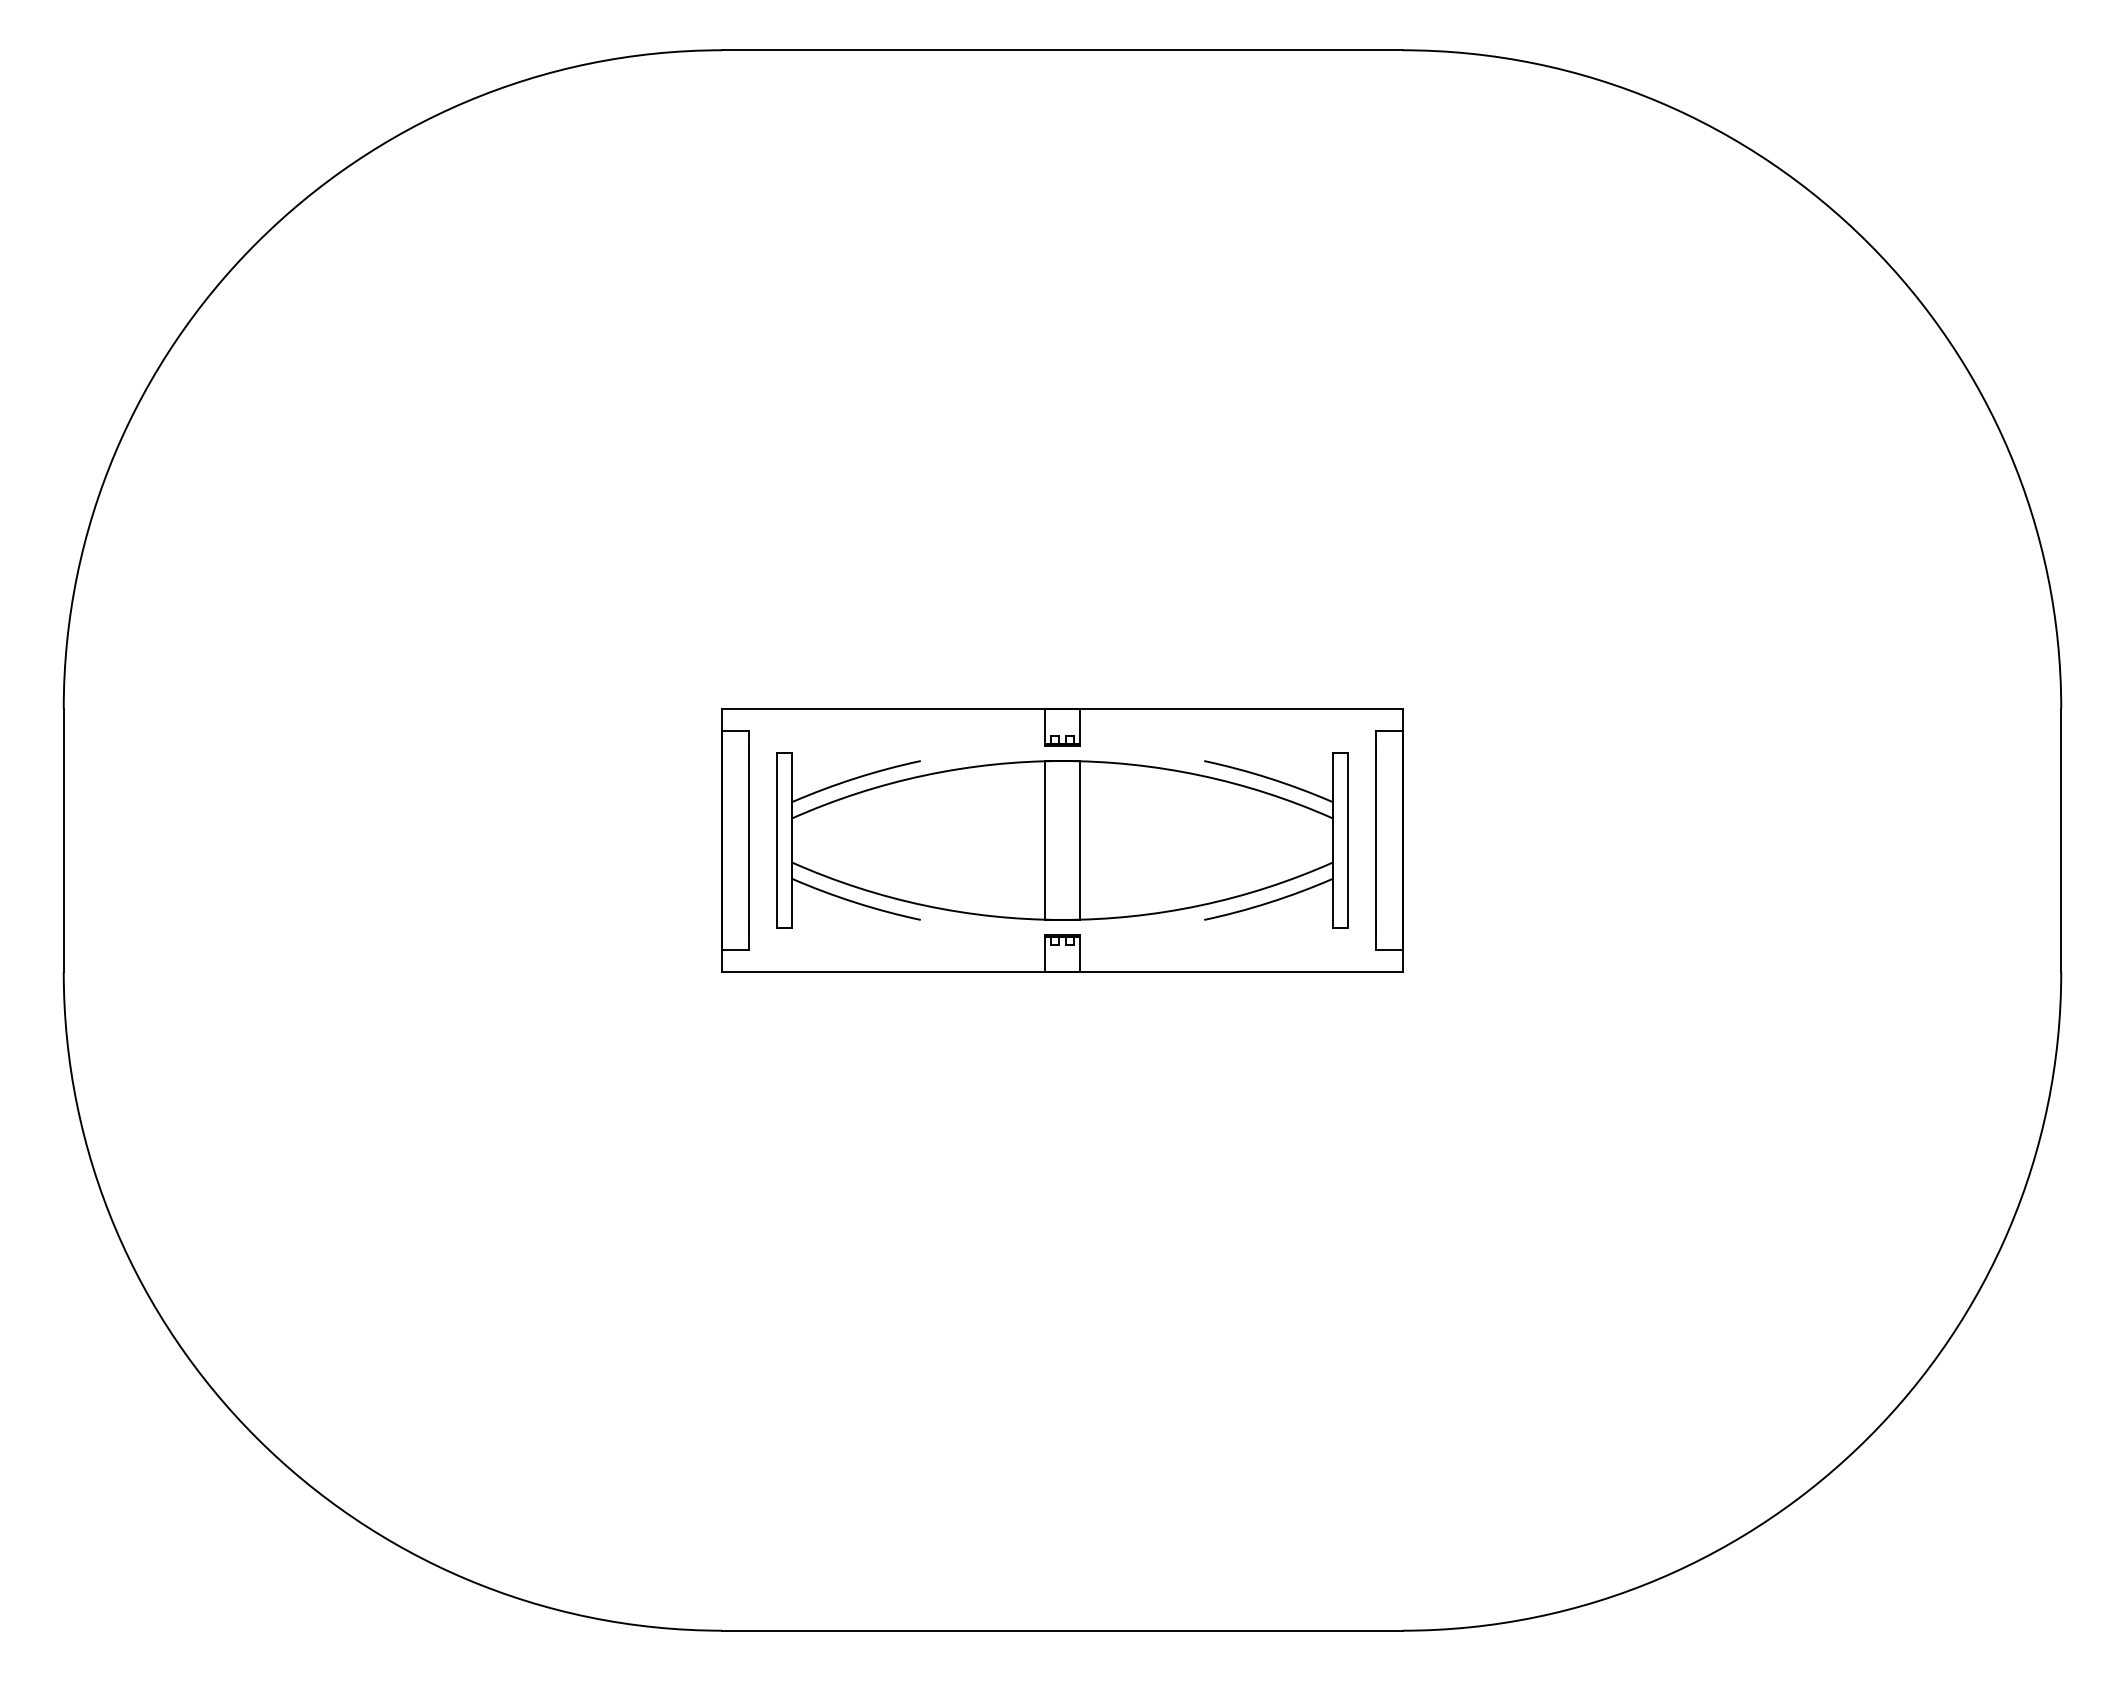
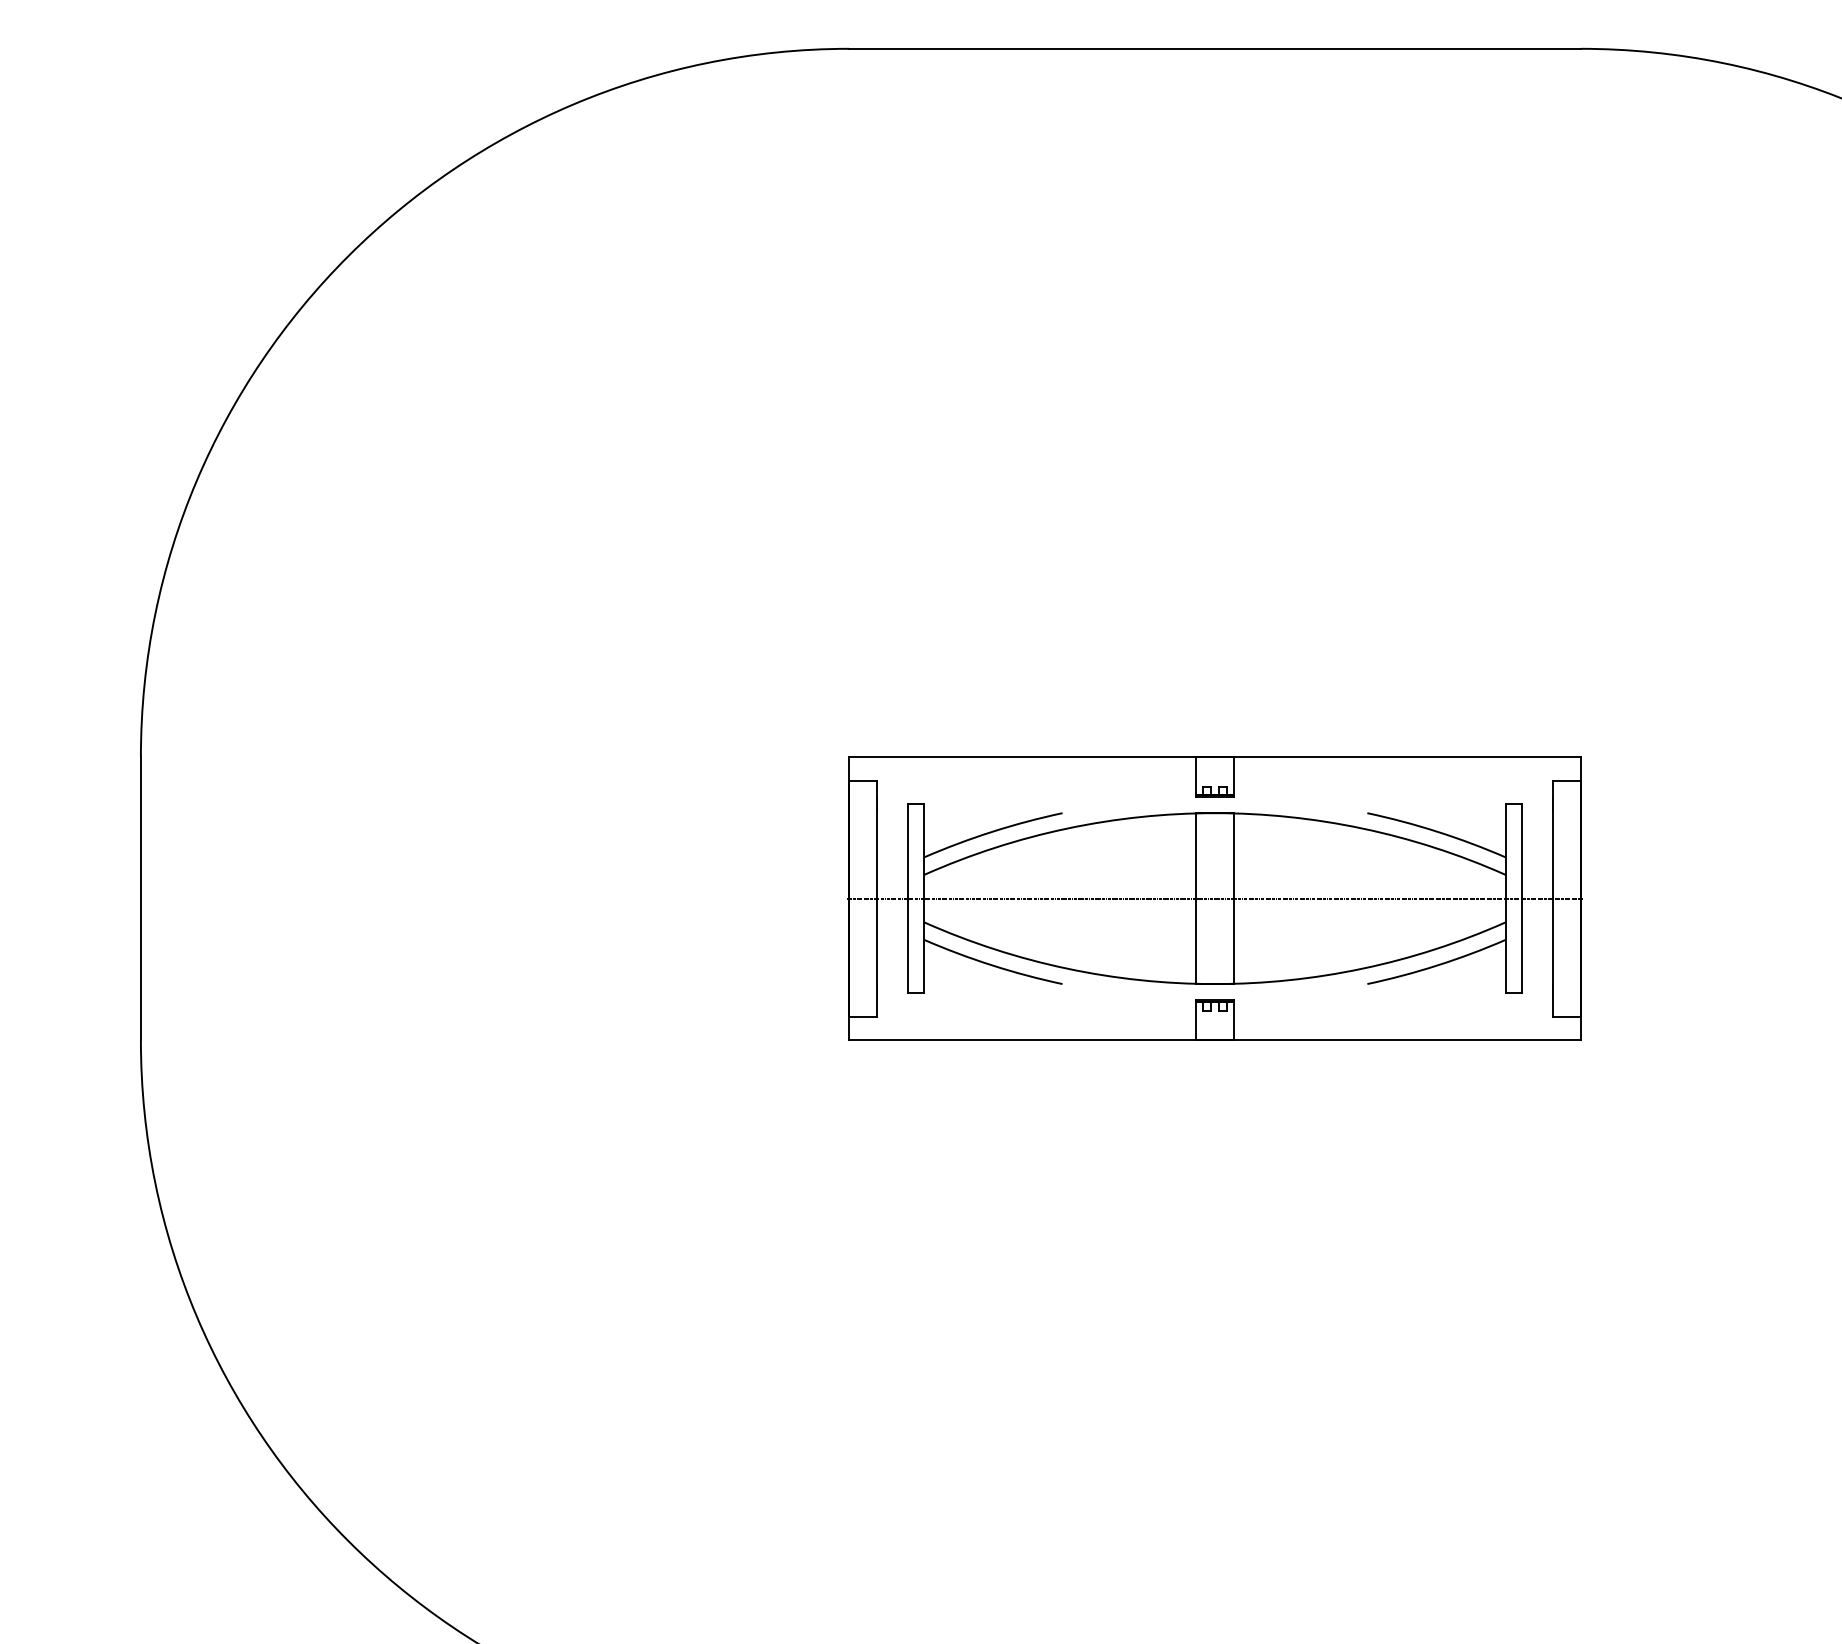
line: (1062, 840) -> (1214, 898), added

